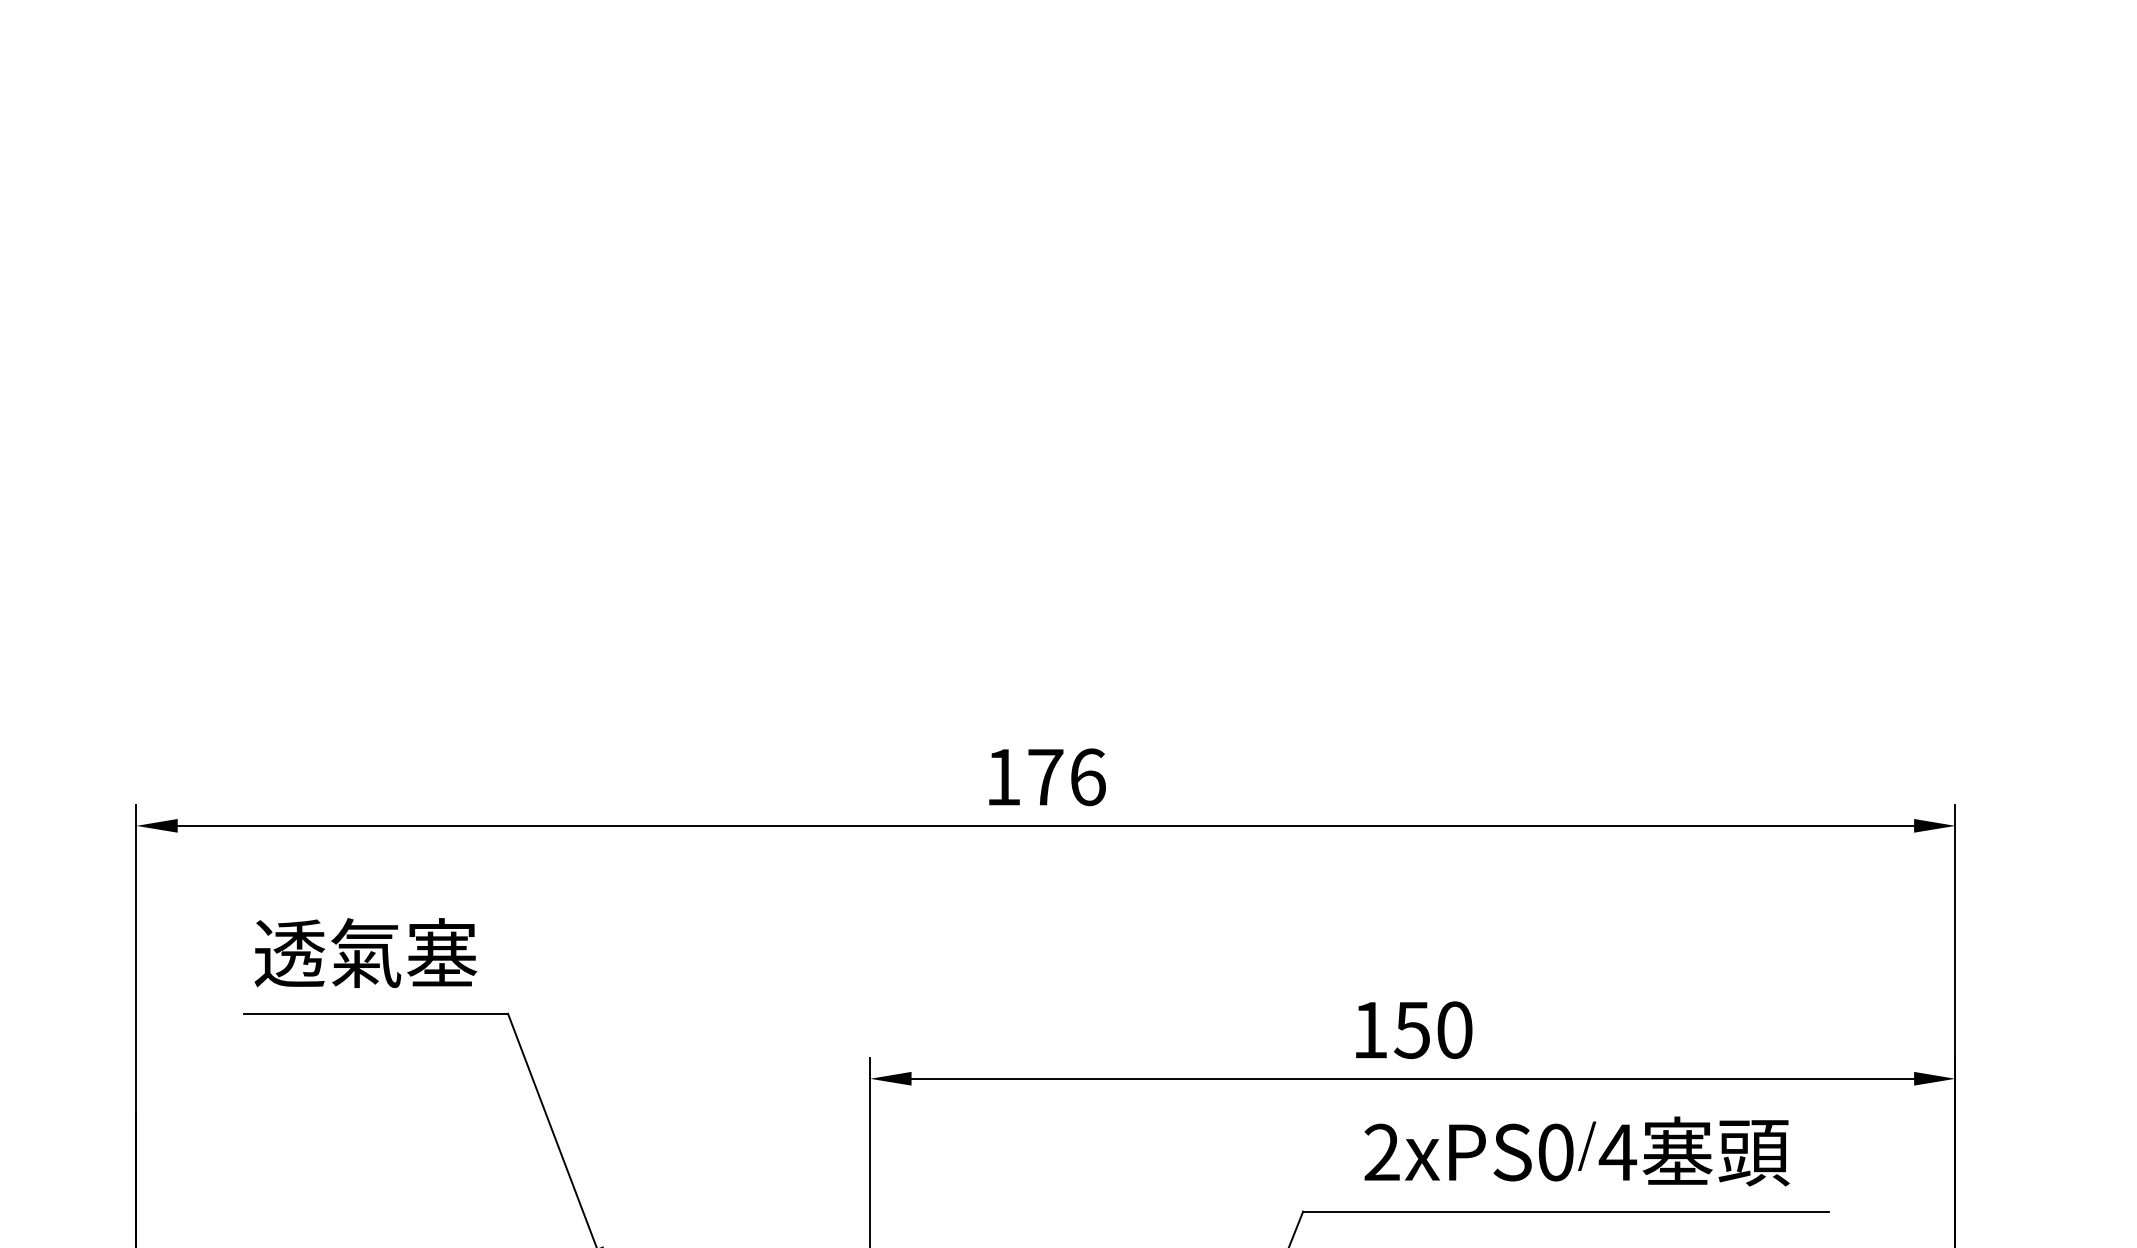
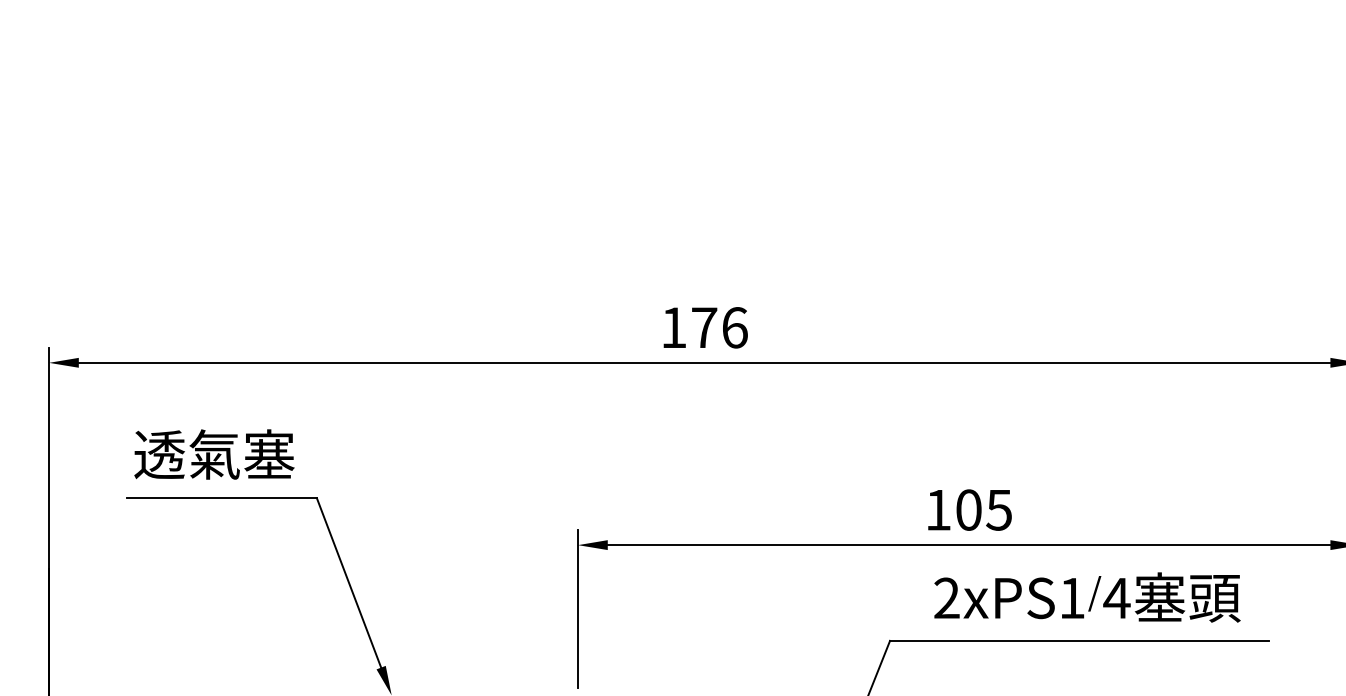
text: (1433, 1029) -> (984, 509), 150 -> 105
text: (1555, 1152) -> (1071, 598), 2xPS0 -> 2xPS1

